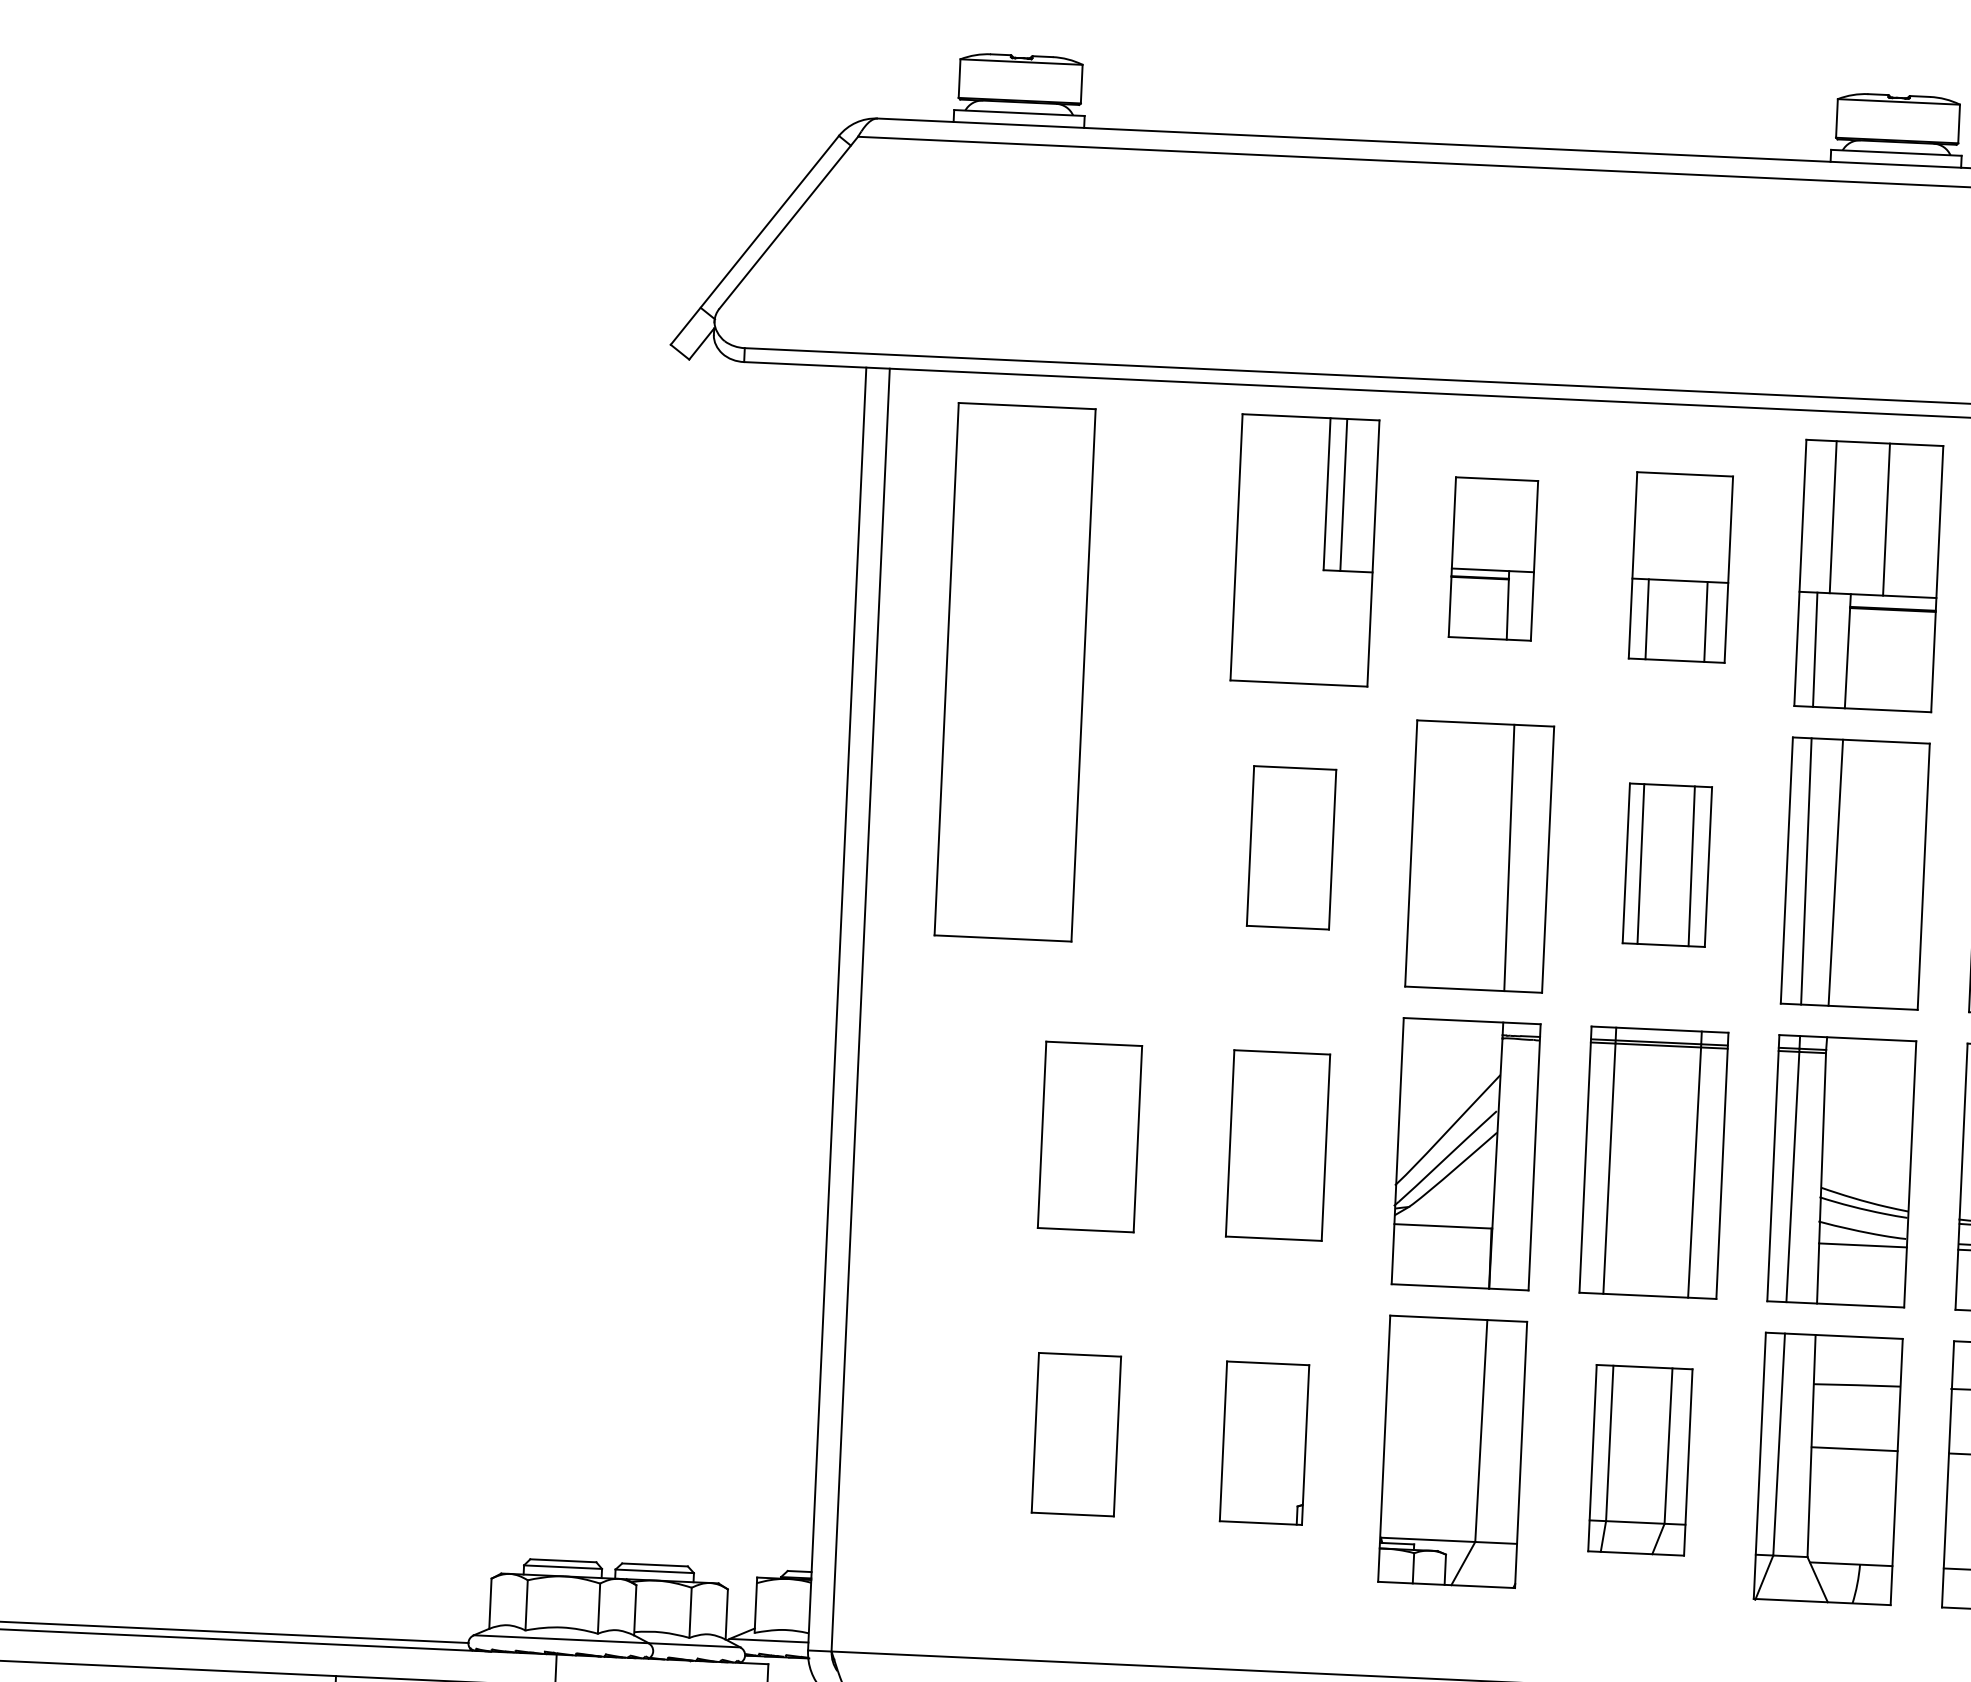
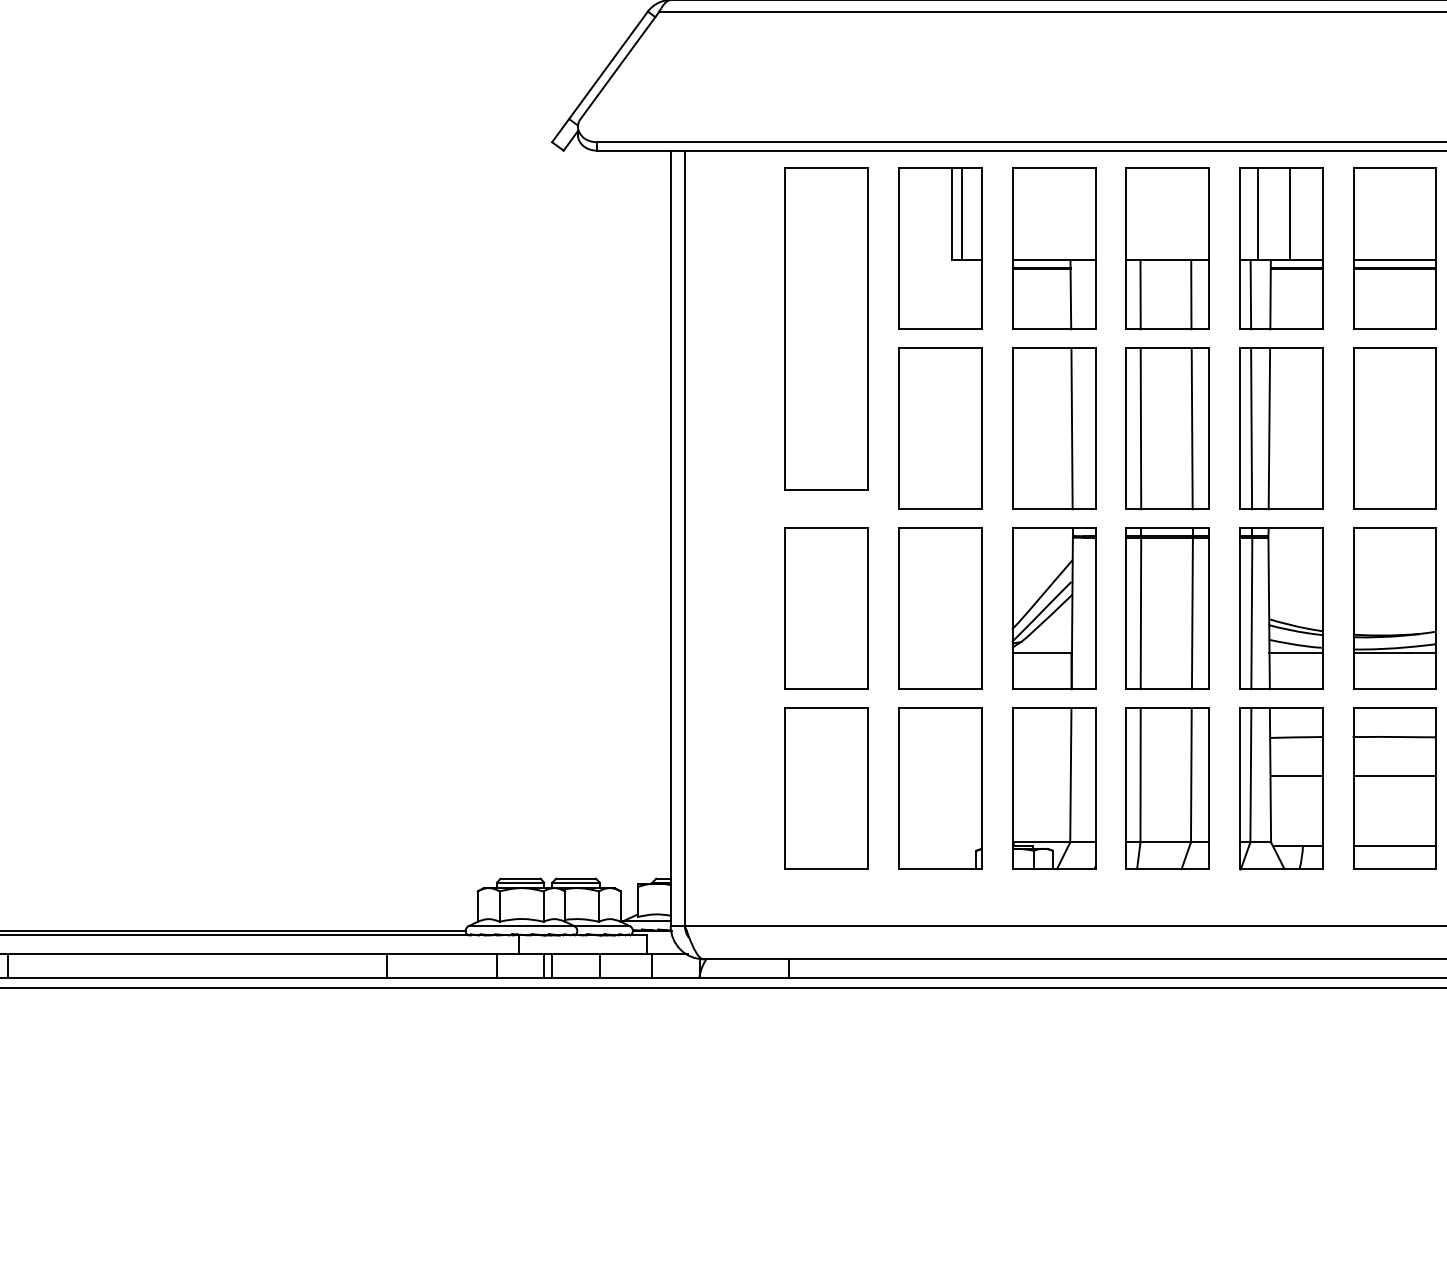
part: (1493, 558) -> (1054, 248), size x1.67
part: (1680, 566) -> (1167, 248), size x1.43
part: (1014, 670) -> (826, 328), moved
part: (1291, 847) -> (940, 428), size x1.67
part: (1667, 864) -> (1167, 428), size x1.67
part: (1089, 1136) -> (826, 608), size x1.43
part: (1278, 1145) -> (940, 608), size x1.43
part: (1076, 1434) -> (826, 788), size x1.67
part: (1264, 1443) -> (940, 788), size x1.67
part: (1640, 1460) -> (1167, 788), size x1.43

